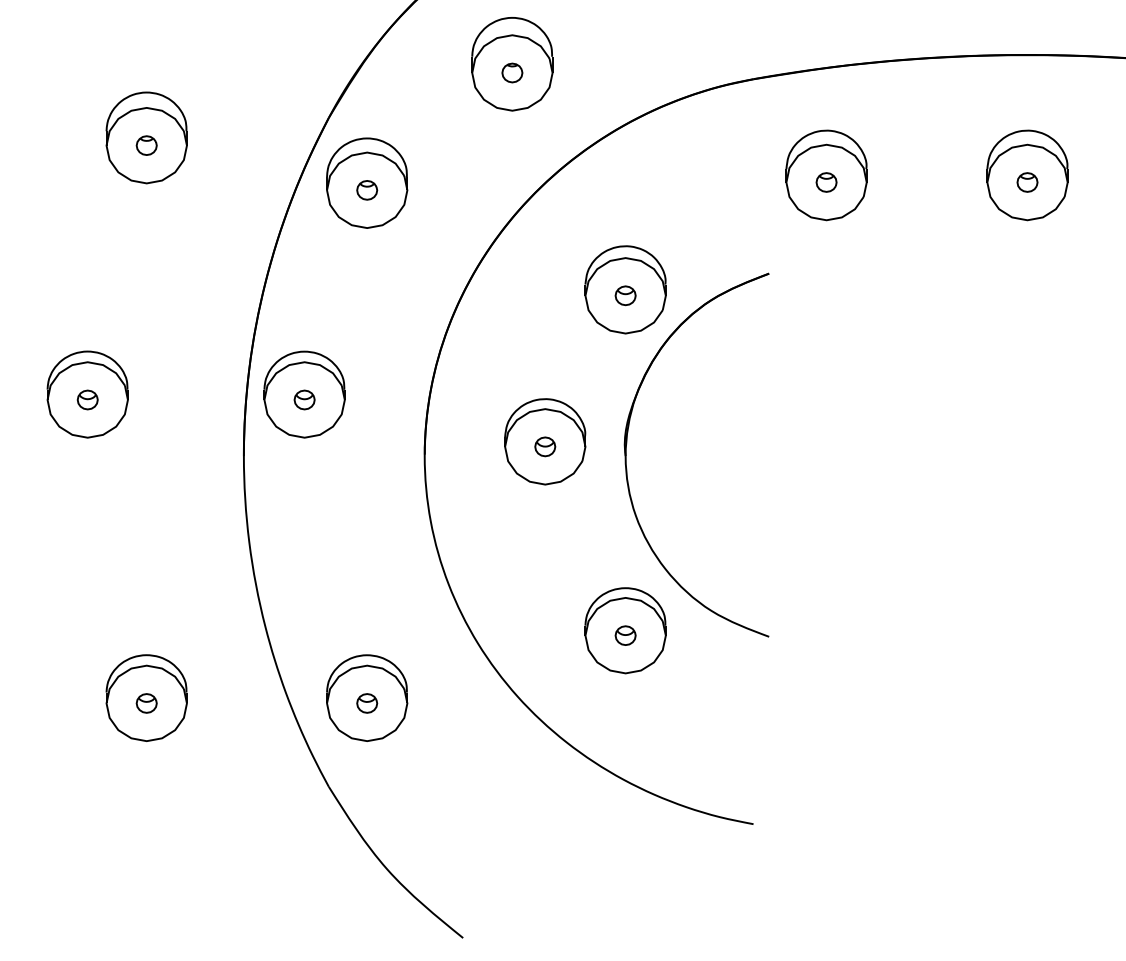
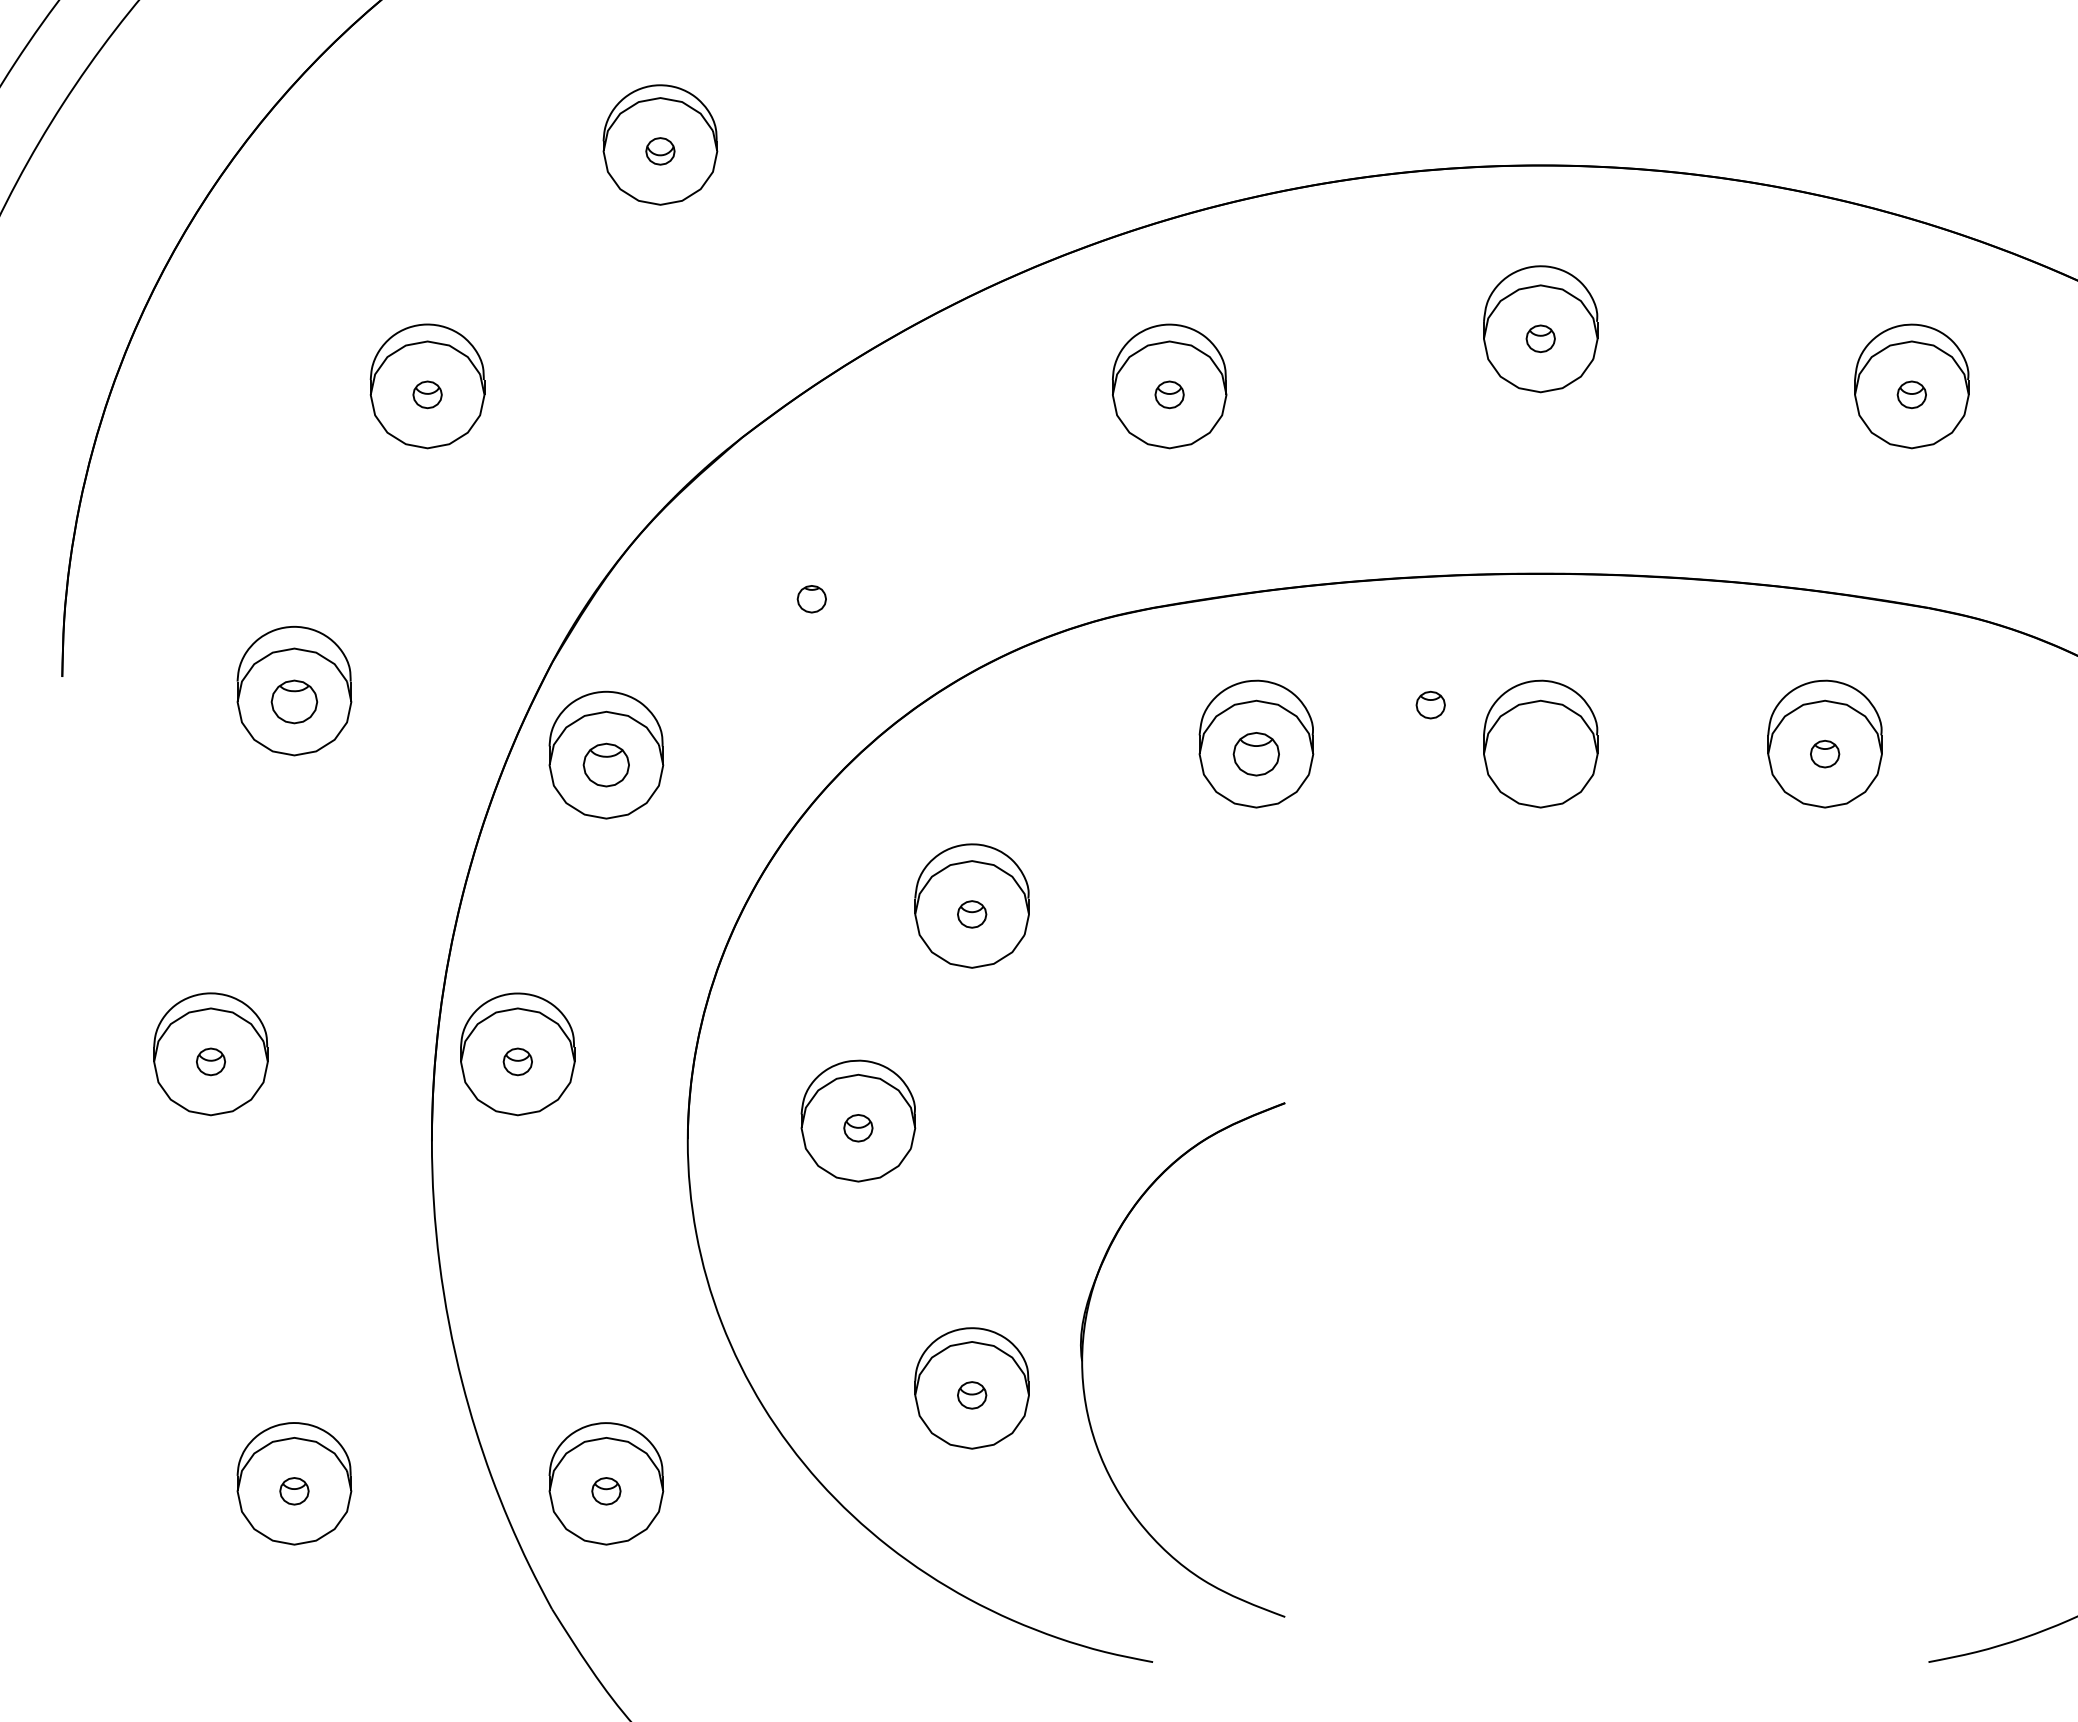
part: (512, 64) -> (811, 586), removed
part: (146, 145) -> (294, 701), size x1.6
part: (826, 182) -> (1256, 753), size x1.6
part: (1027, 182) -> (1430, 704), moved
part: (367, 190) -> (606, 765), size x1.6
part: (626, 454) -> (1083, 1359), moved

